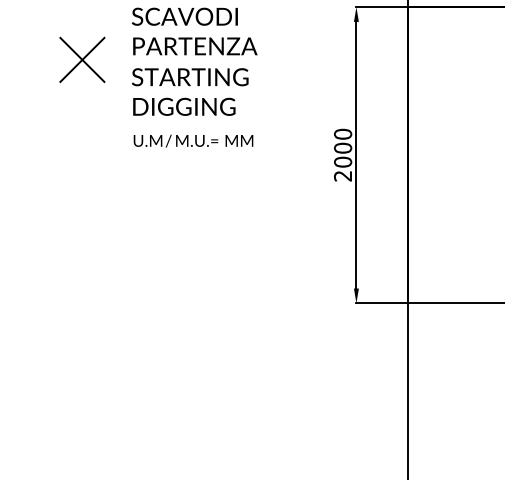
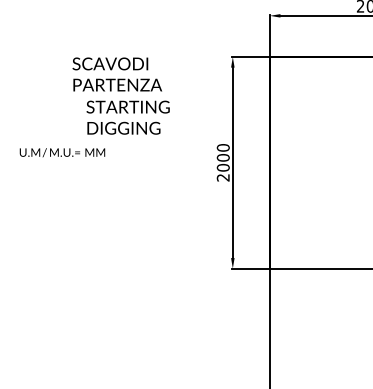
part: (81, 59) -> (36, 94), removed
text: (189, 91) -> (127, 117), moved
text: (193, 140) -> (62, 152), moved

